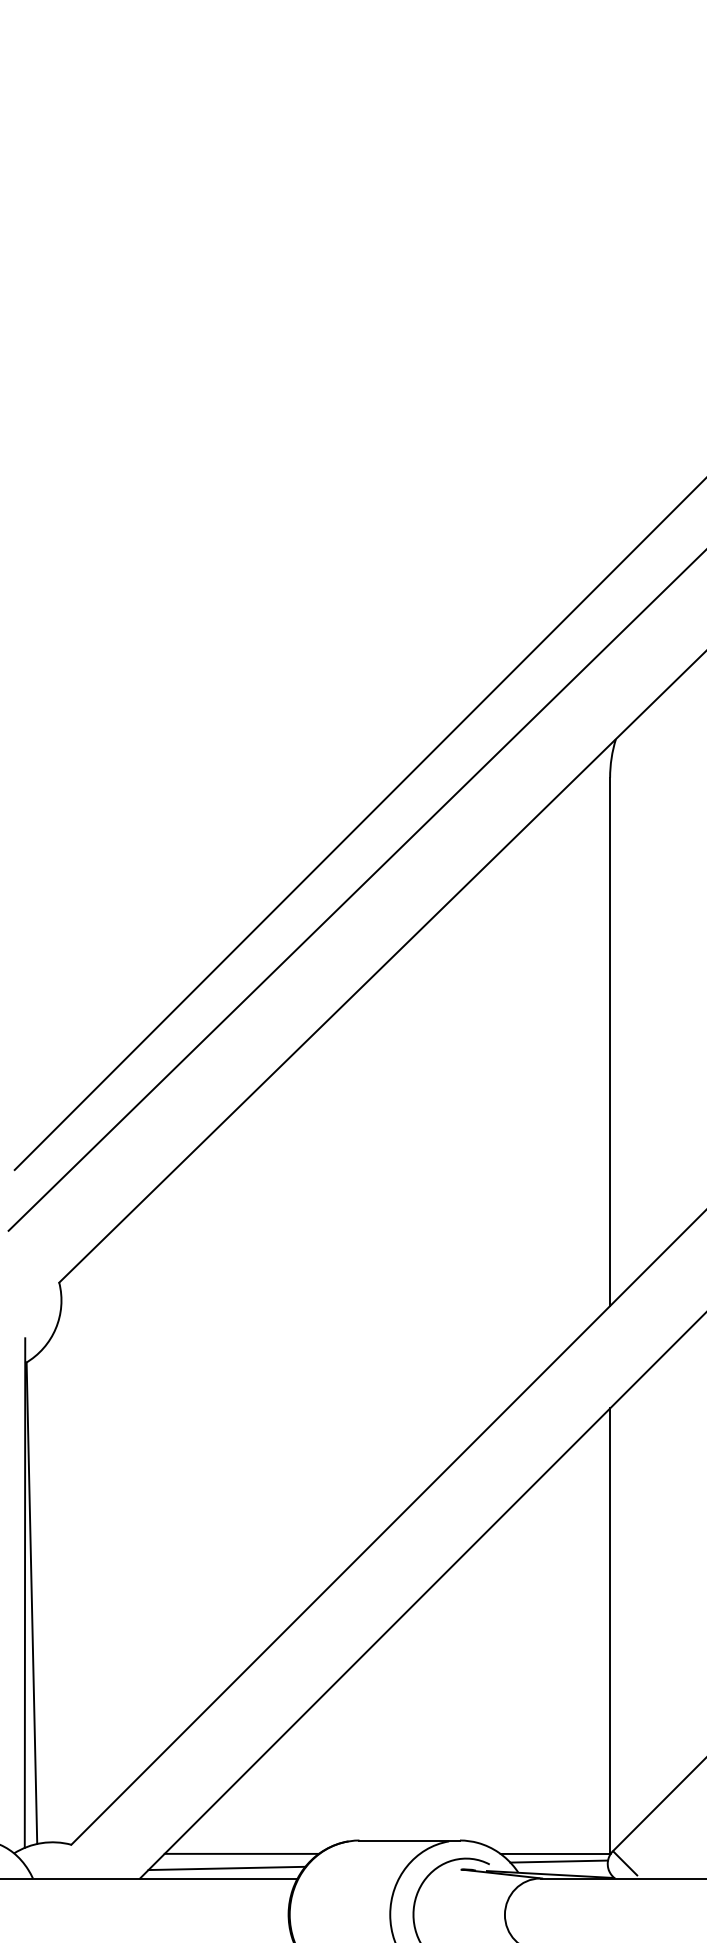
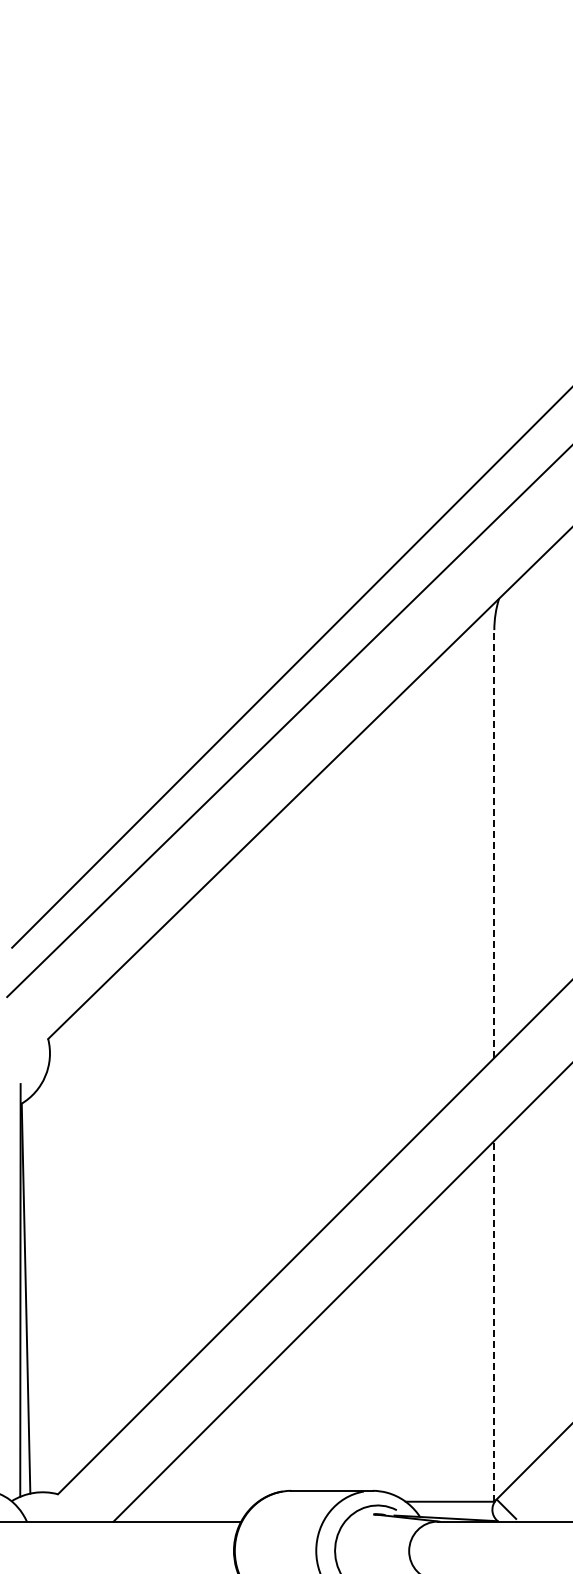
line: (610, 1042) -> (494, 844), solid -> dashed
line: (610, 1630) -> (494, 1320), solid -> dashed
line: (241, 1853) -> (195, 1501), removed
line: (558, 1861) -> (452, 1507), removed
line: (226, 1868) -> (183, 1513), removed

